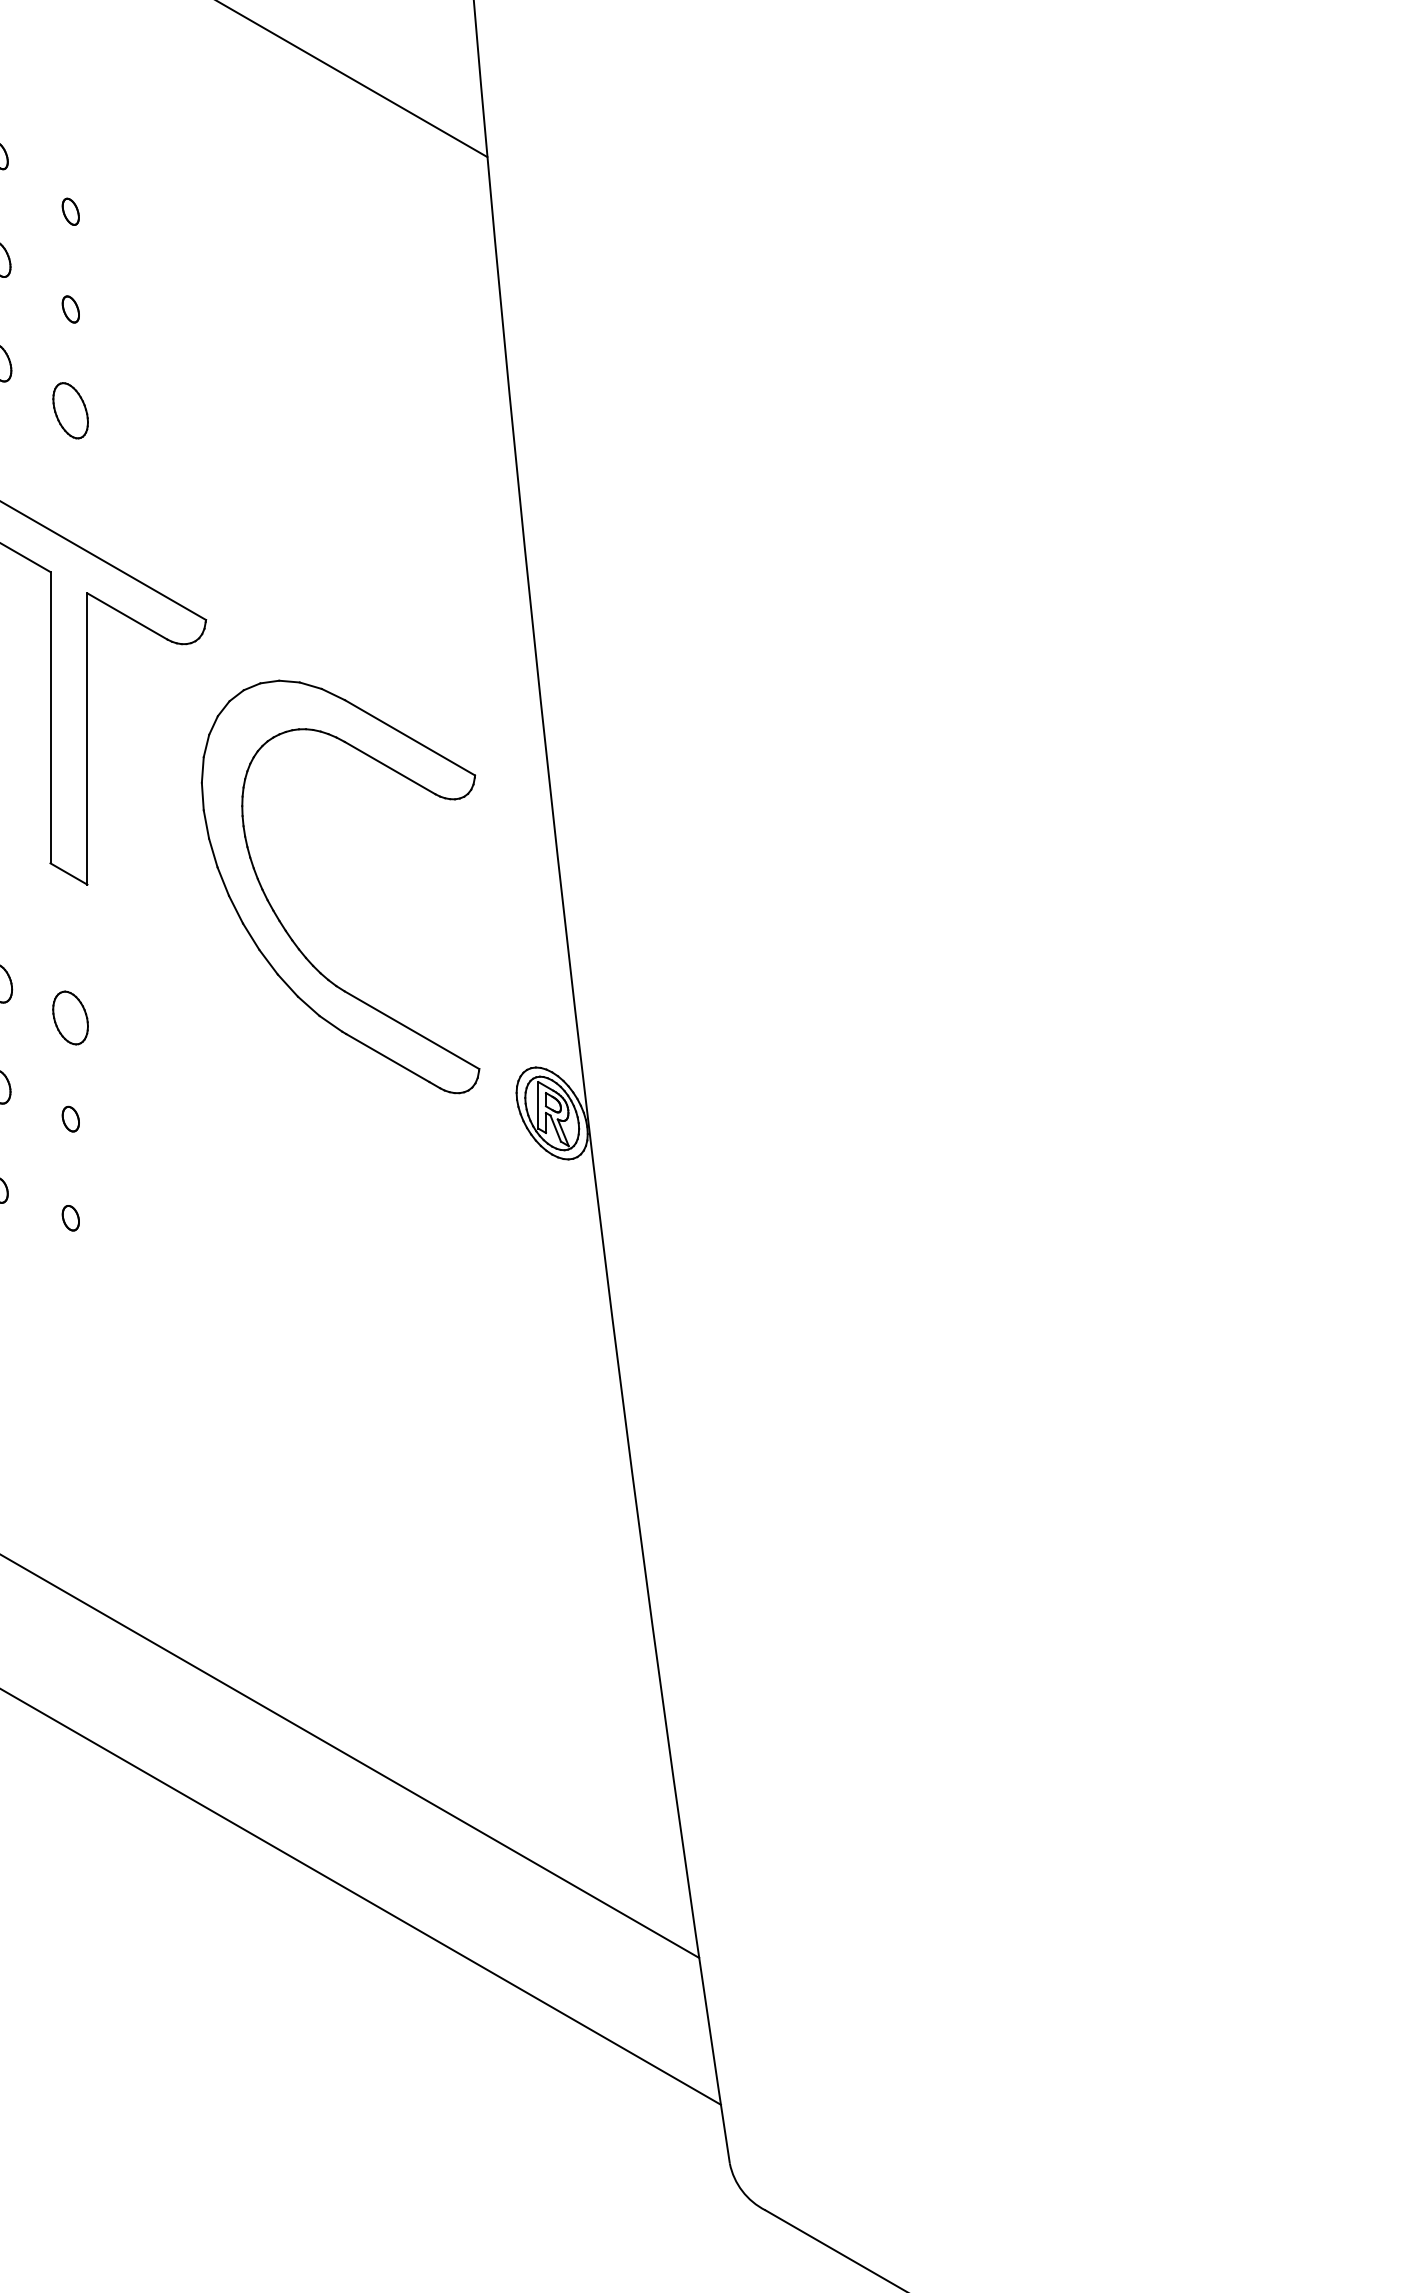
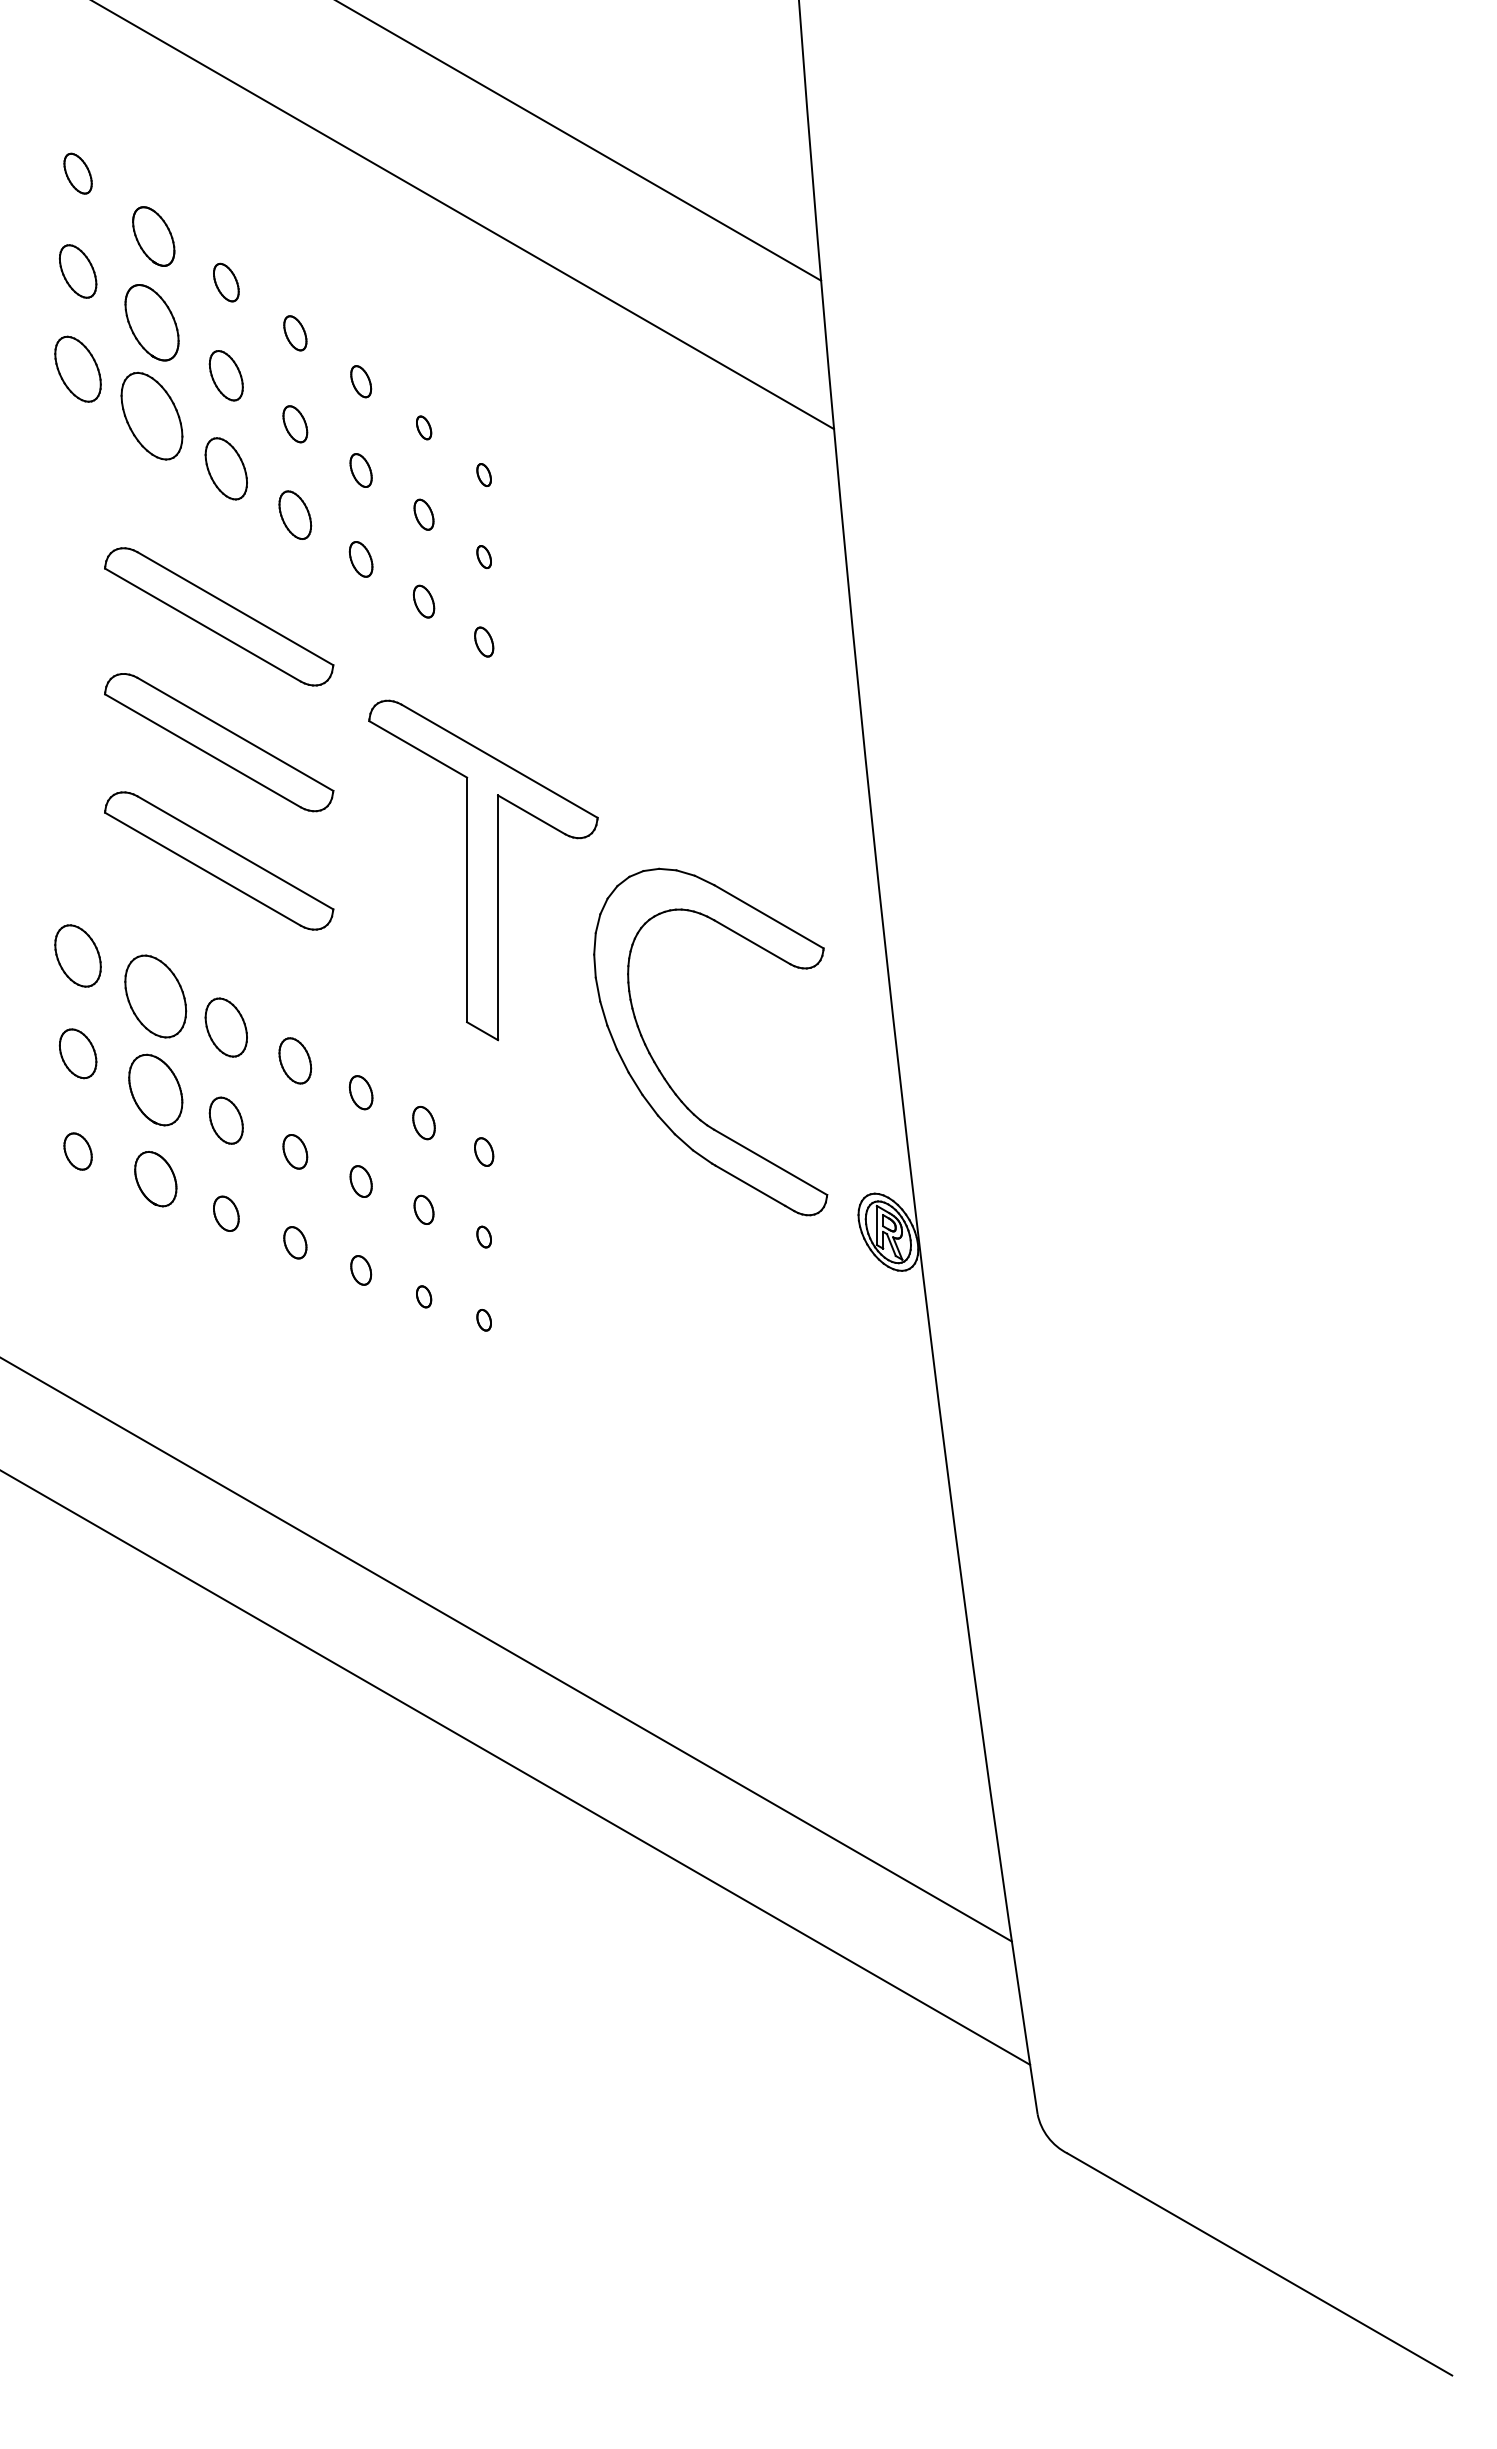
part: (71, 410) -> (484, 641), size x0.62
part: (71, 1017) -> (484, 1151), size x0.62

